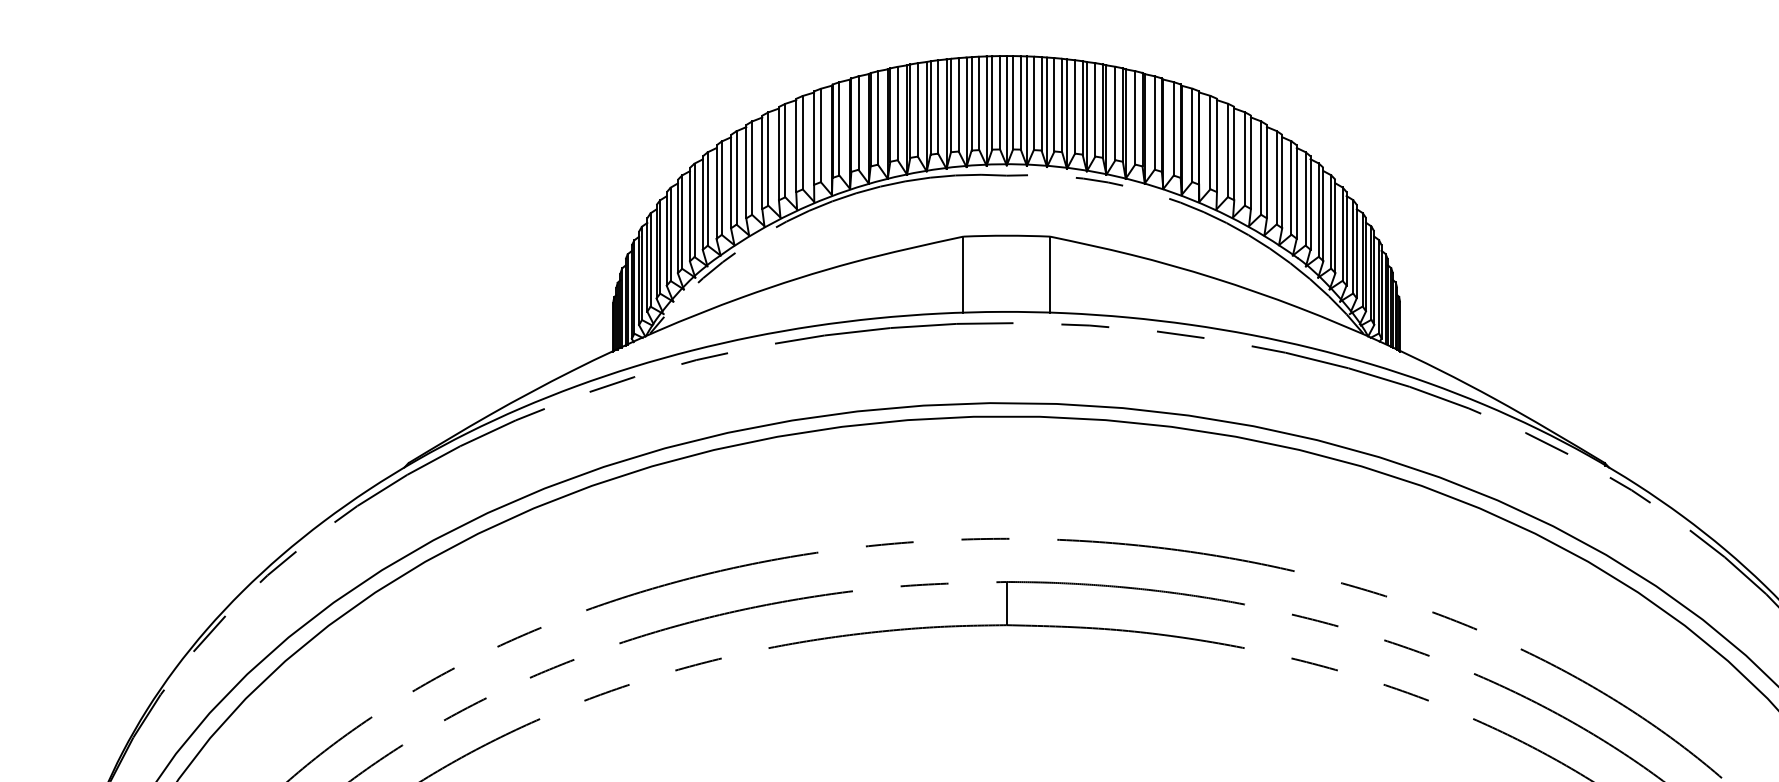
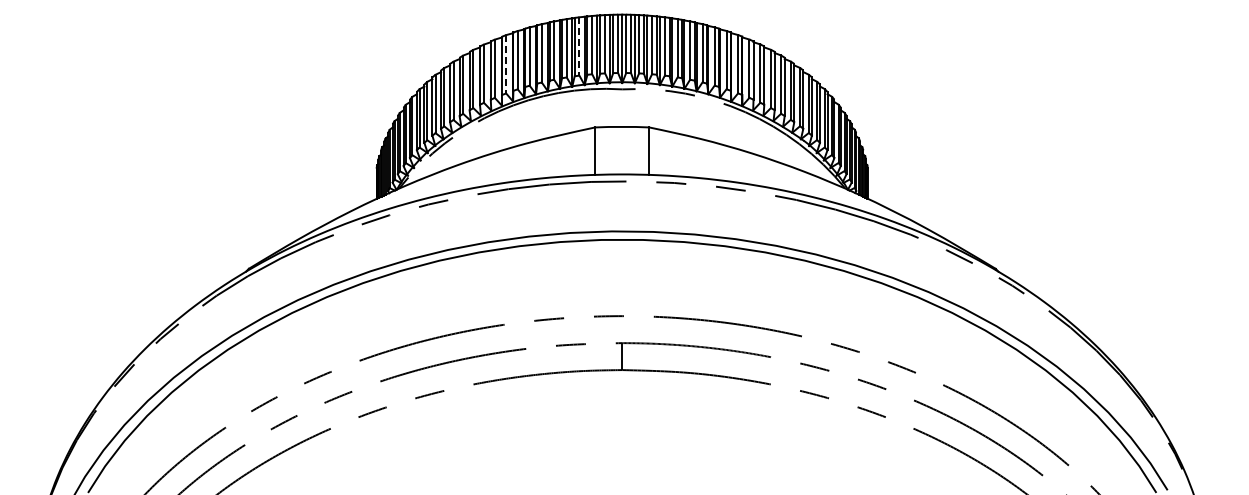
line: (938, 106) -> (579, 46), solid -> dashed
line: (821, 135) -> (506, 64), solid -> dashed

